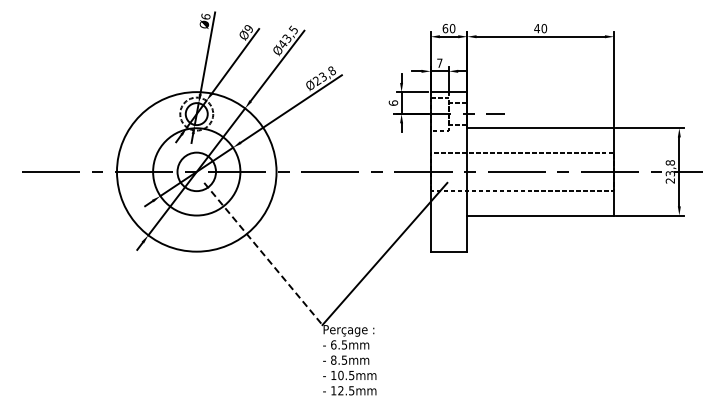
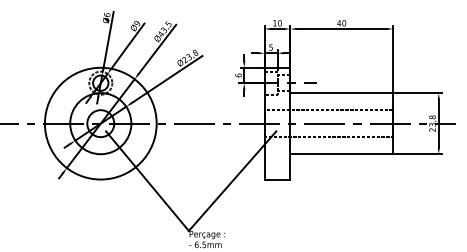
text: (445, 28) -> (275, 23), 60 -> 10
text: (439, 62) -> (270, 47), 7 -> 5
line: (263, 254) -> (147, 181), dashed -> solid

